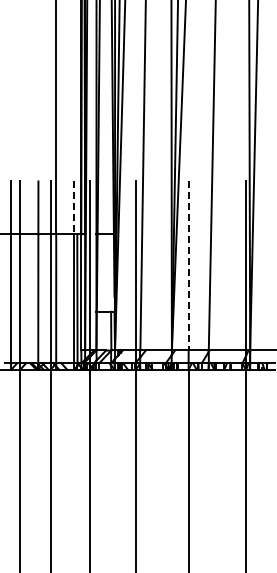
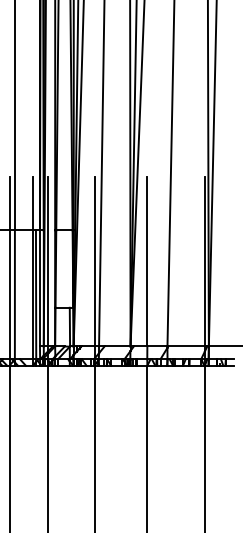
line: (74, 208) -> (33, 204), dashed -> solid
line: (188, 266) -> (147, 262), dashed -> solid

